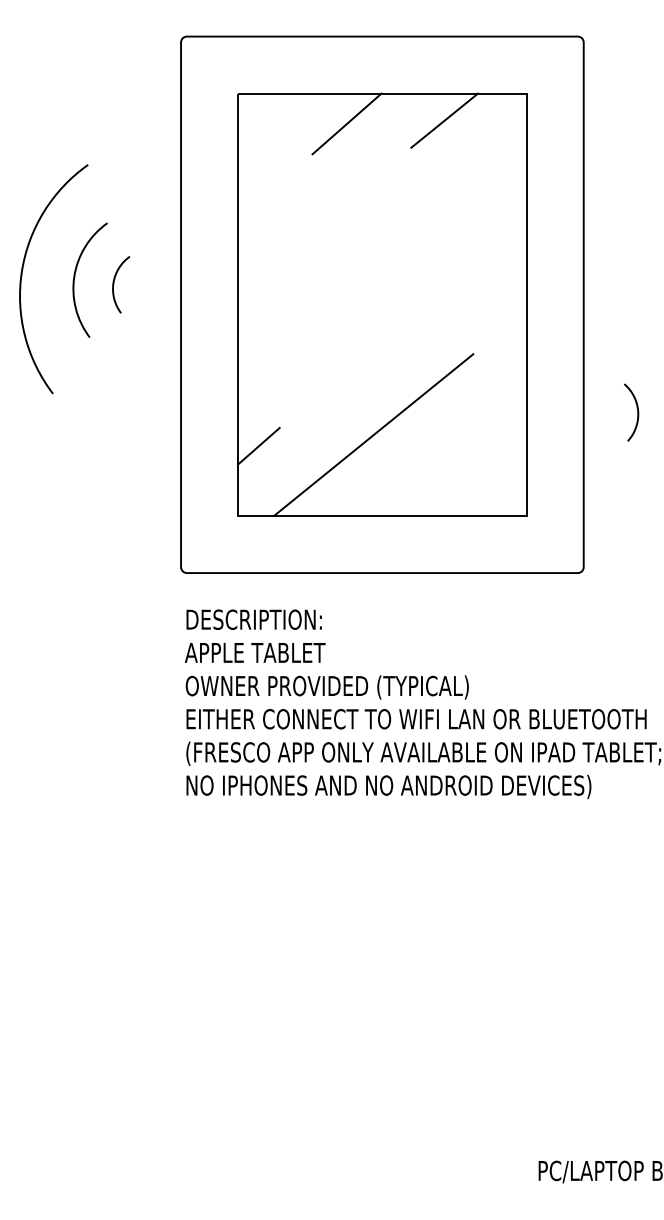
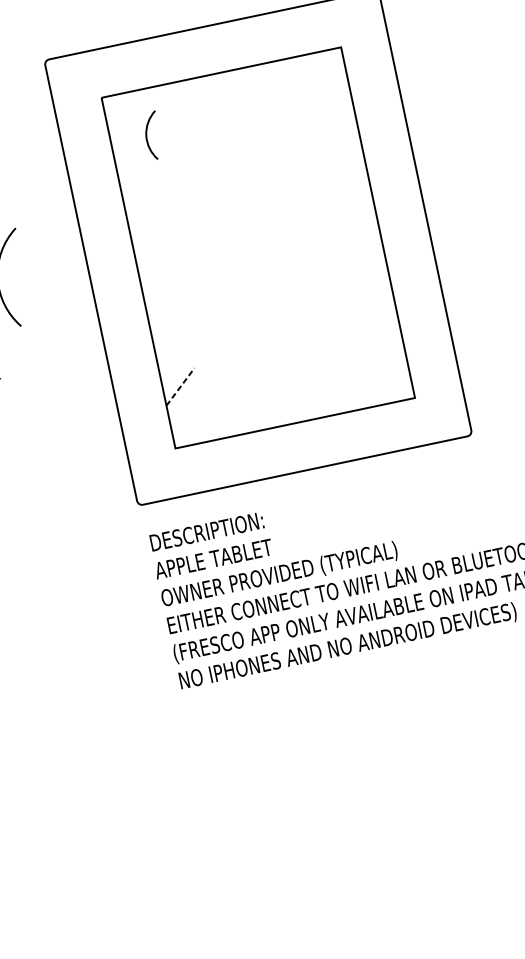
line: (444, 120) -> (277, 84), removed
line: (346, 123) -> (196, 103), removed
arc: (114, 284) -> (147, 136), moved
arc: (637, 412) -> (488, 292), removed
line: (373, 435) -> (273, 357), removed
line: (258, 446) -> (180, 387), solid -> dashed

